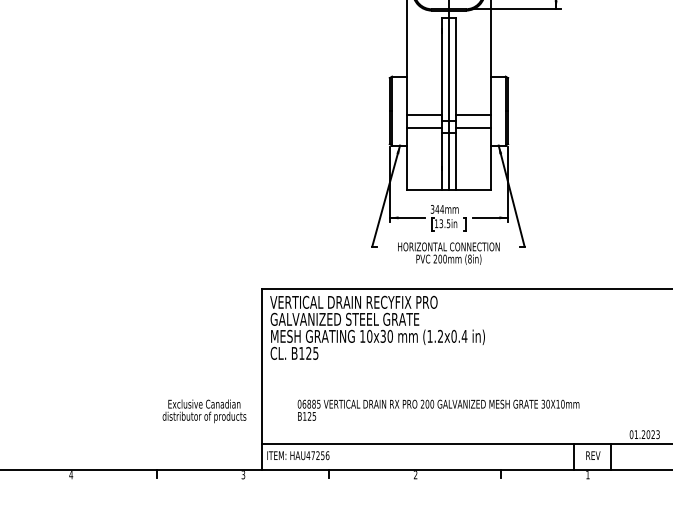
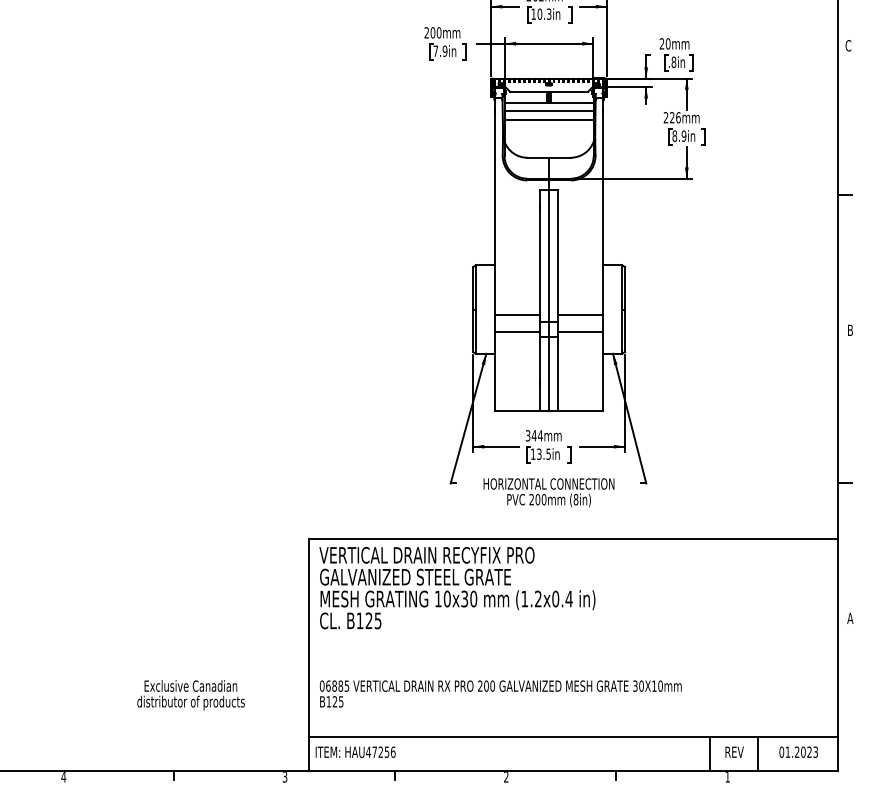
text: (438, 409) -> (500, 693), moved
text: (204, 411) -> (190, 695), moved
text: (644, 434) -> (798, 751), moved

